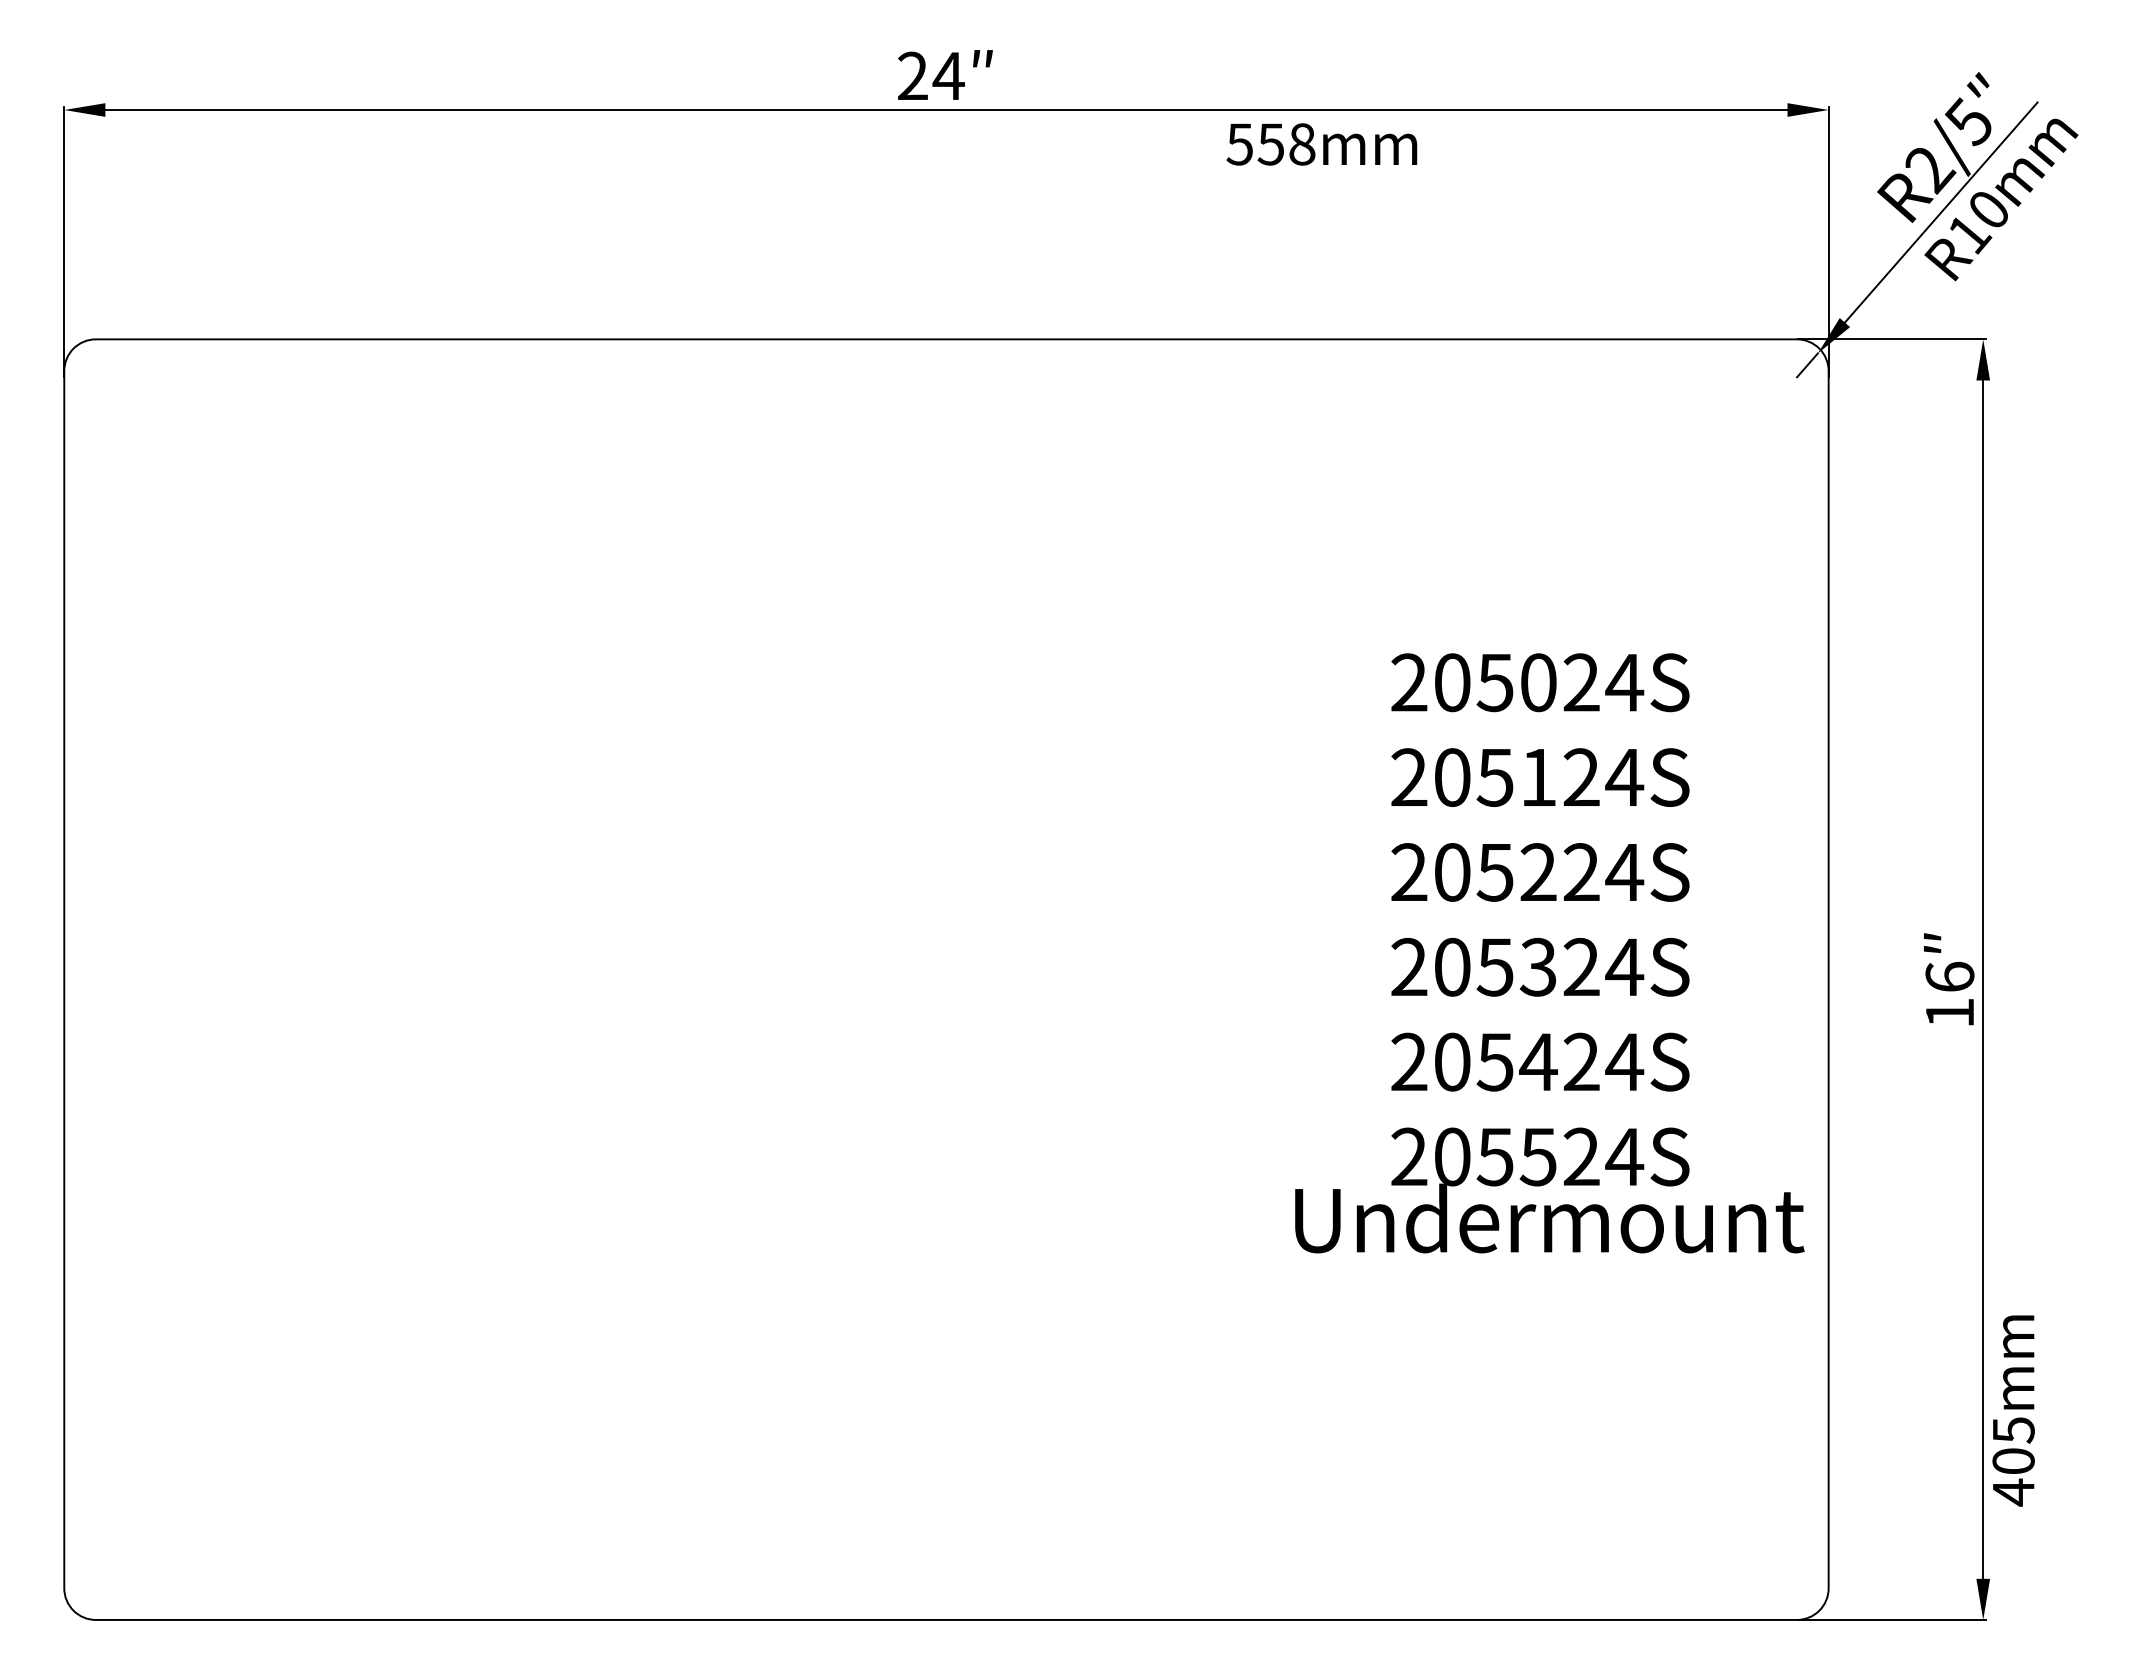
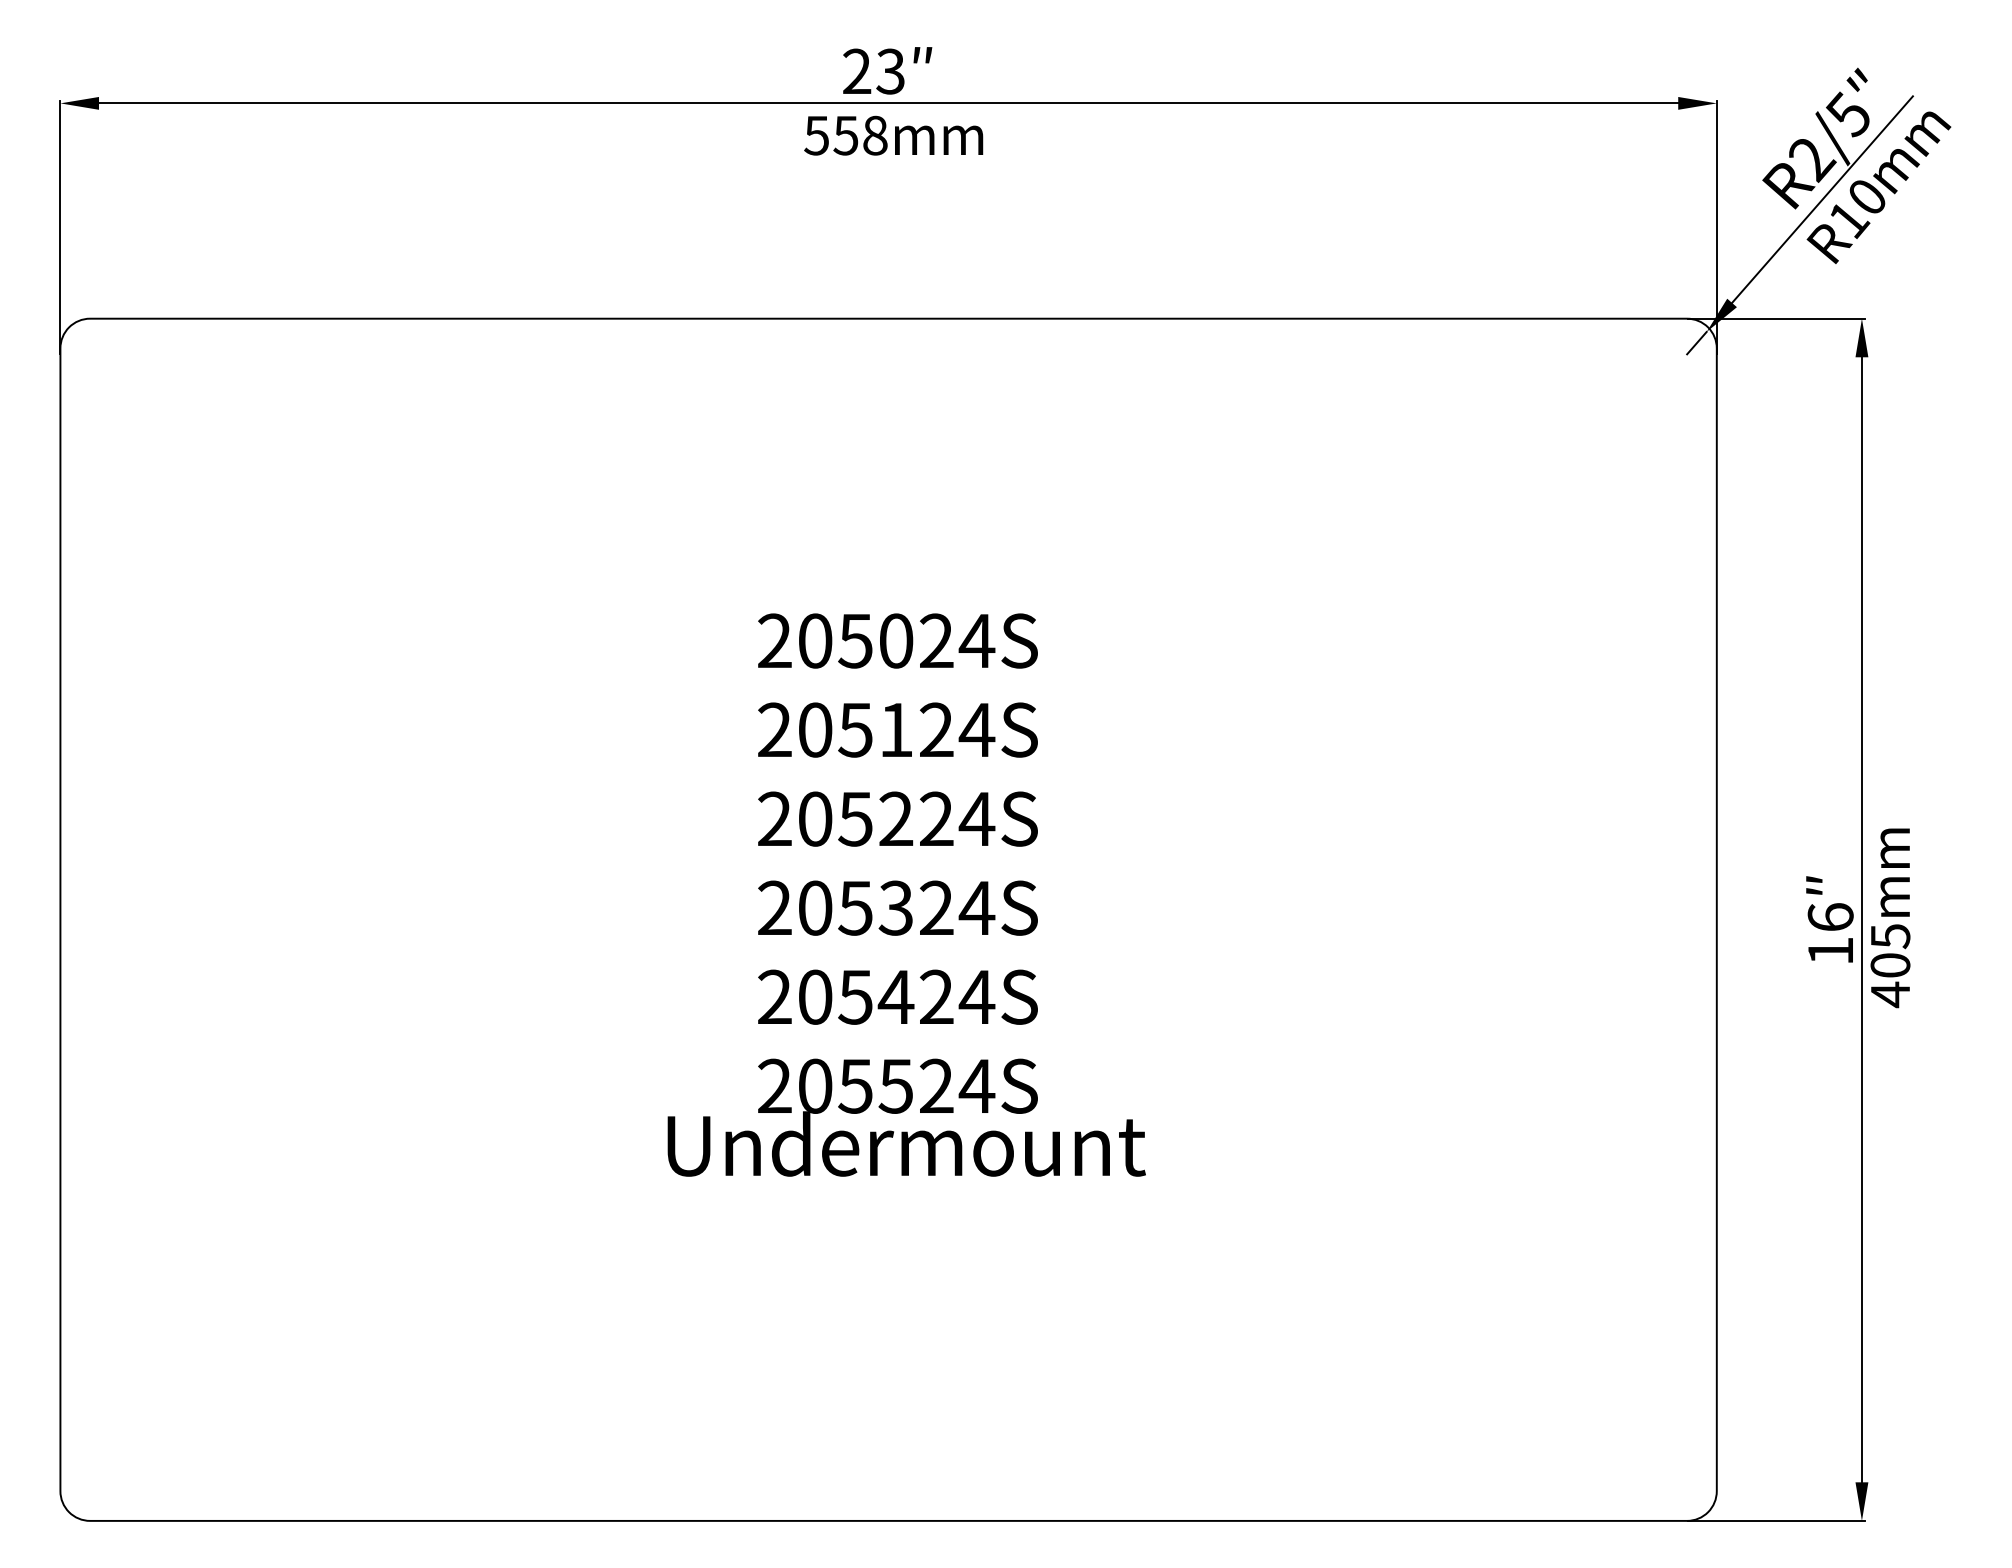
text: (948, 75) -> (890, 70), 24 -> 23
text: (1321, 144) -> (893, 135), moved
text: (1549, 953) -> (906, 895), moved
text: (2013, 1410) -> (1890, 917), moved

